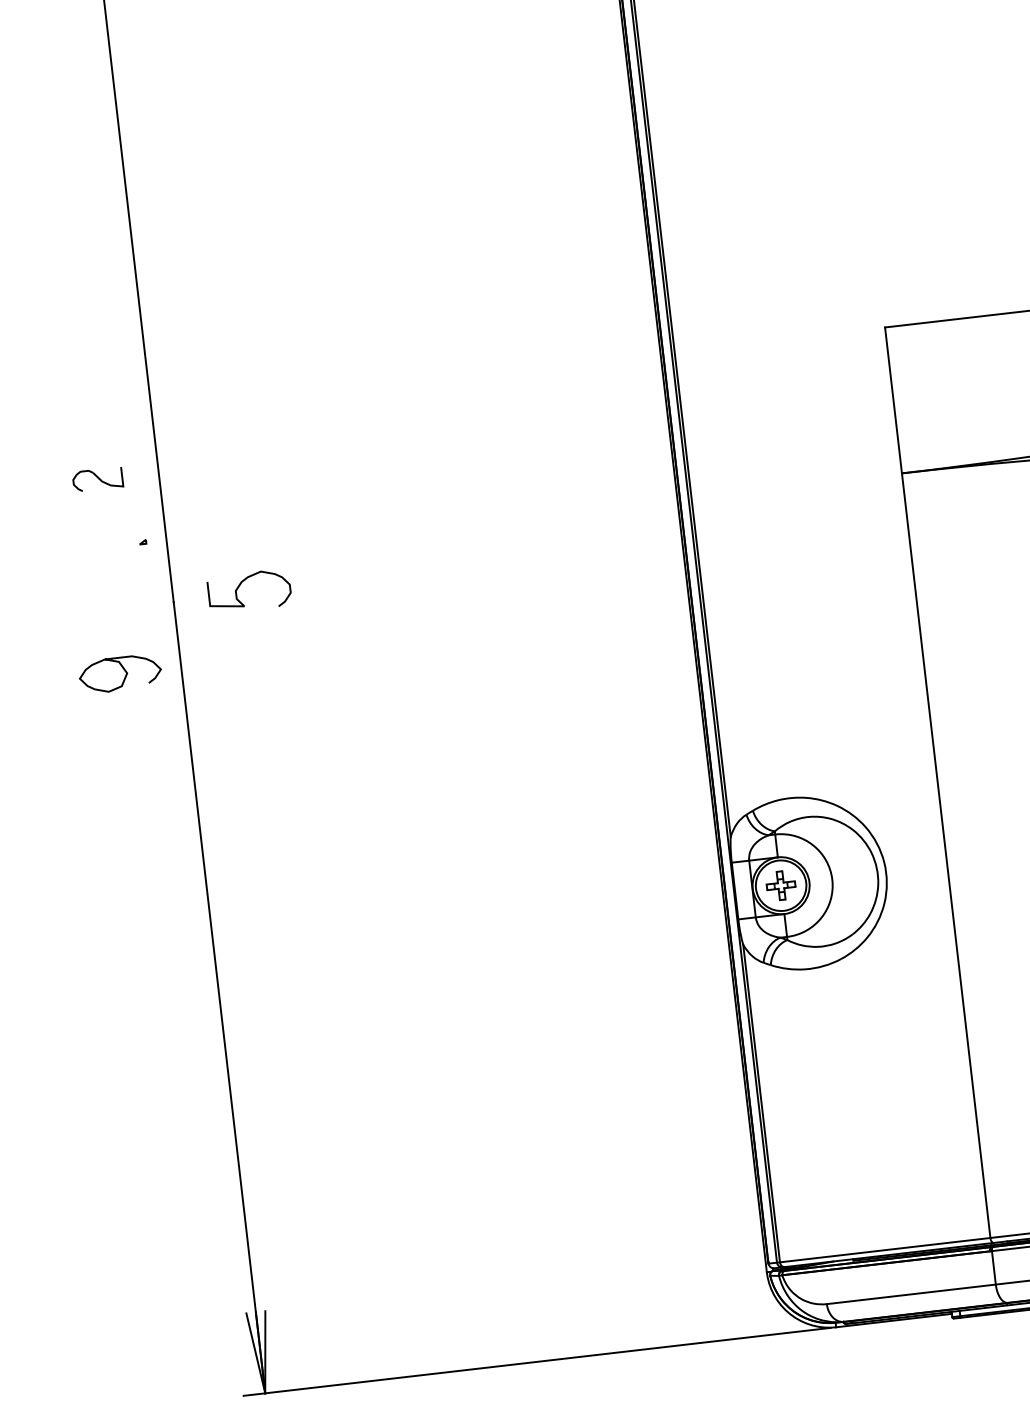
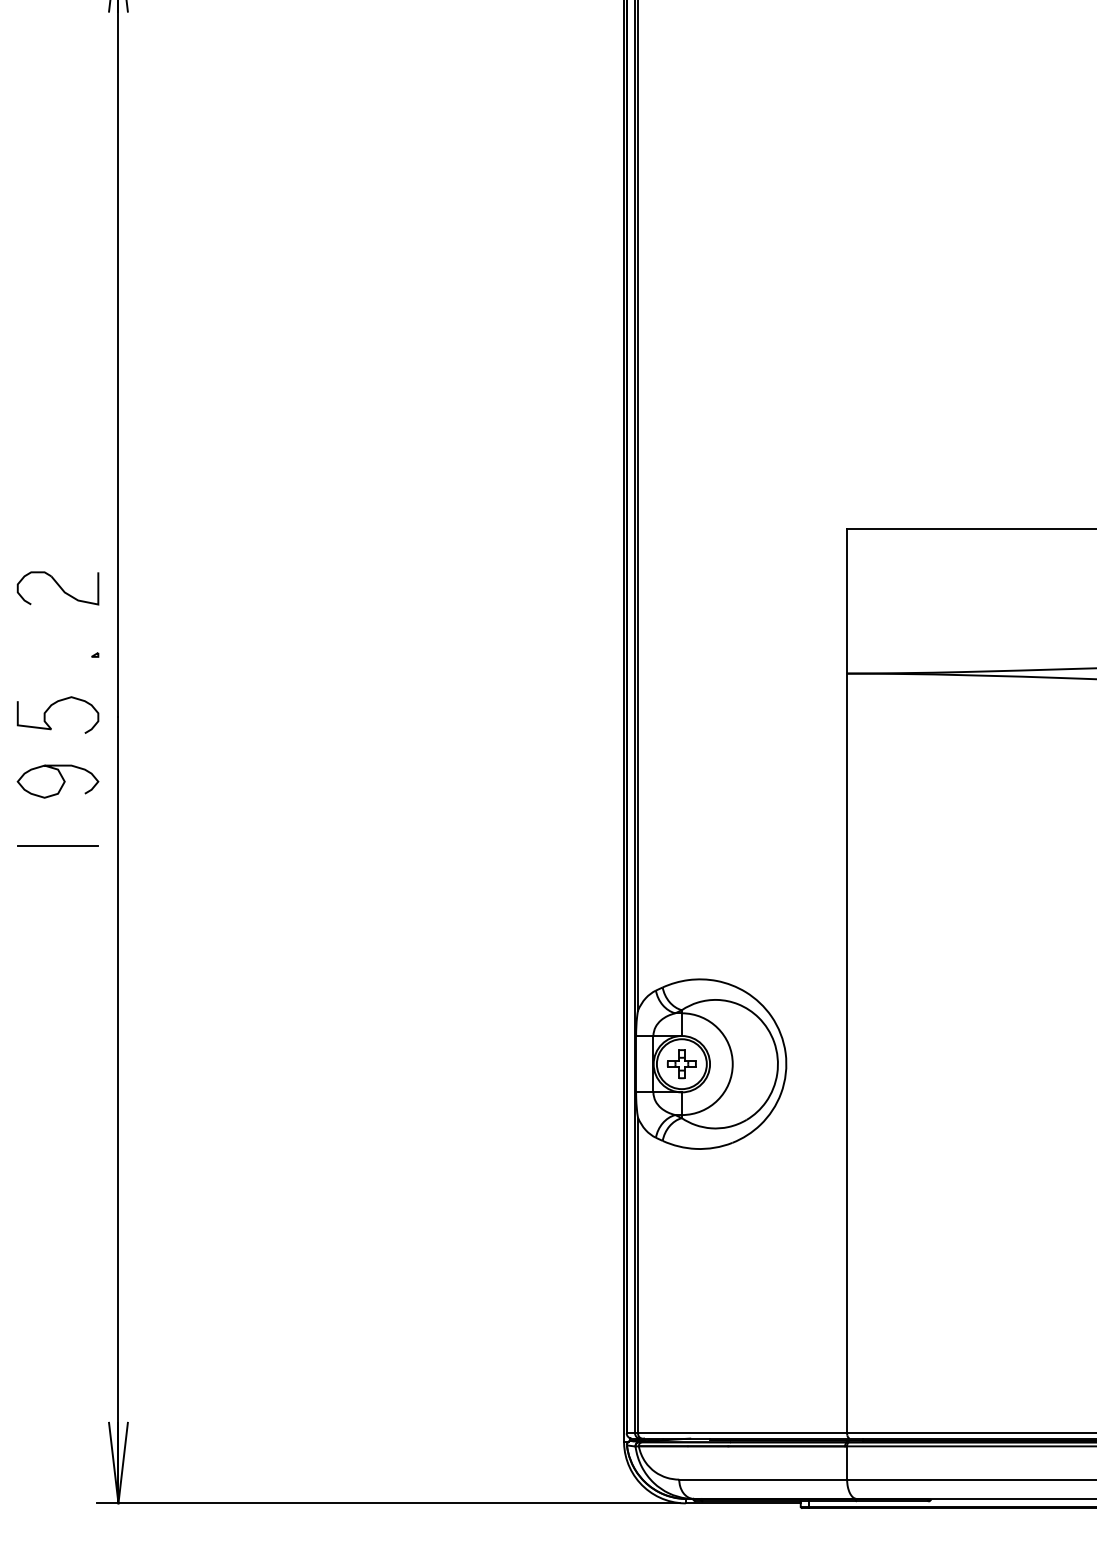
part: (97, 479) -> (57, 588), size x1.67
curve: (239, 587) -> (48, 710), moved
line: (127, 739) -> (57, 846), added

